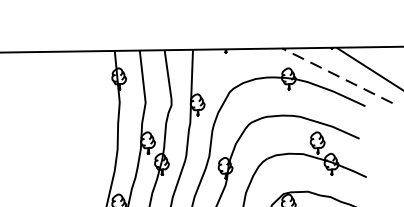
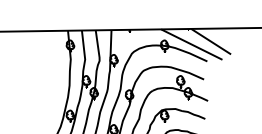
line: (336, 75) -> (191, 44), dashed -> solid

